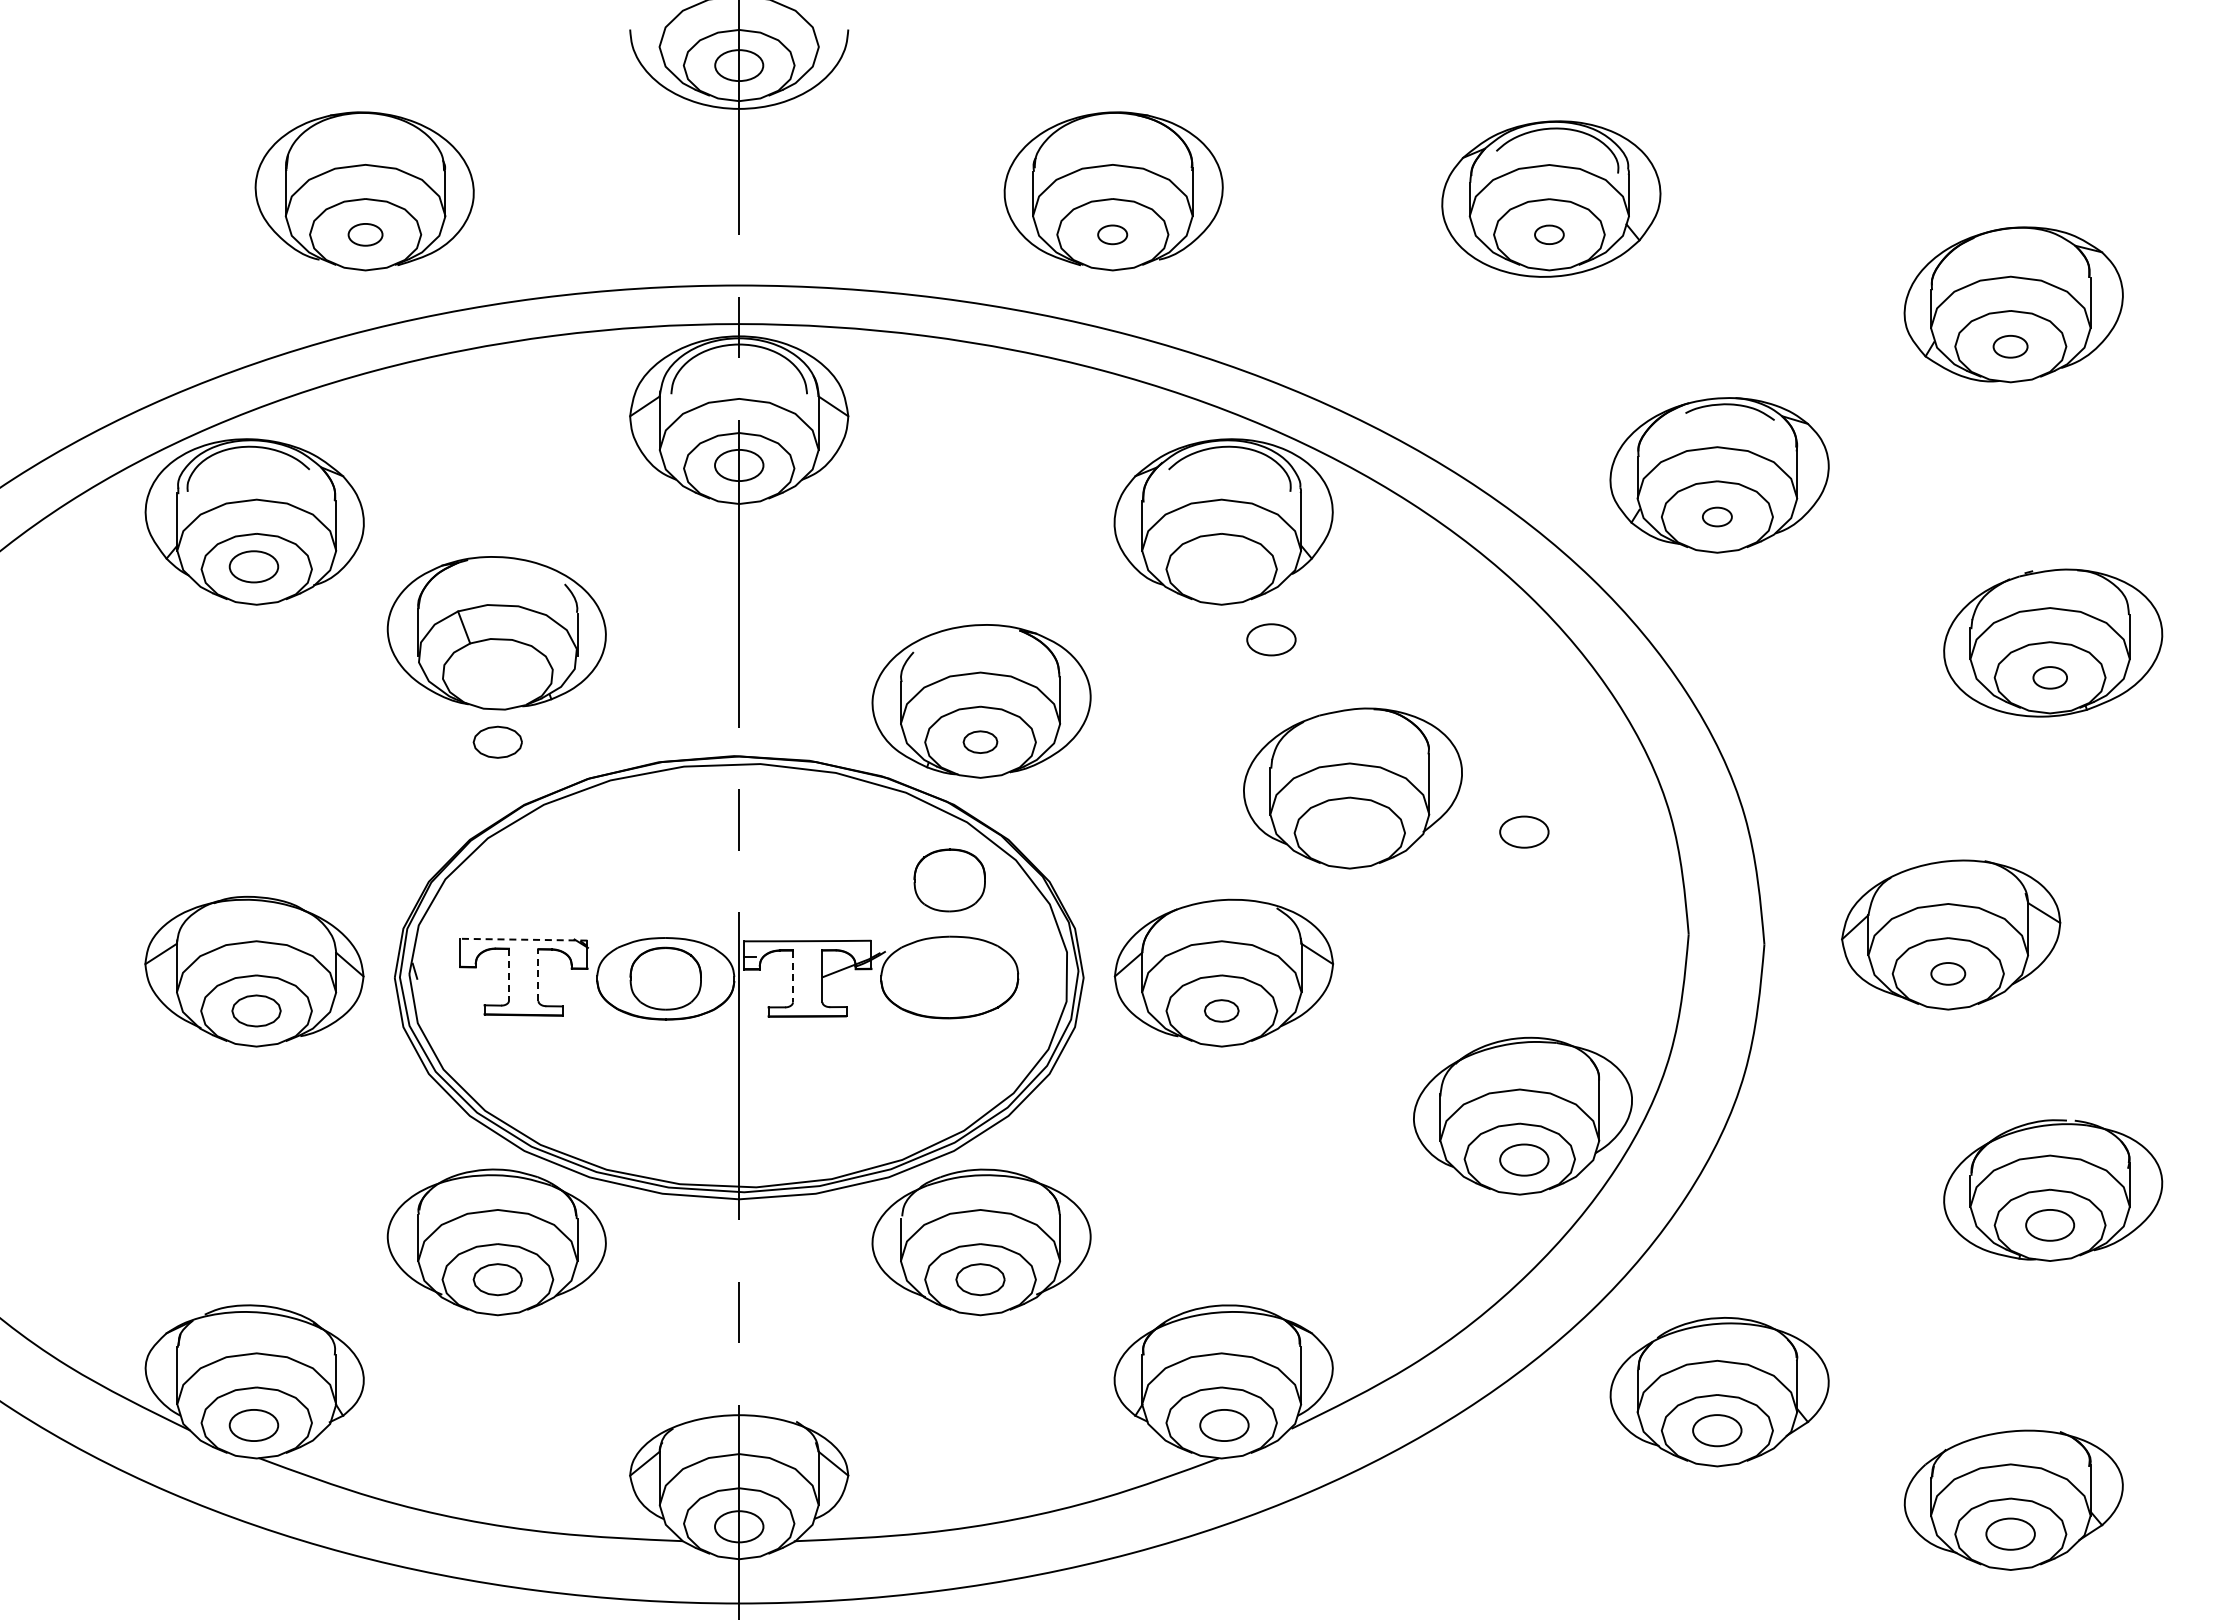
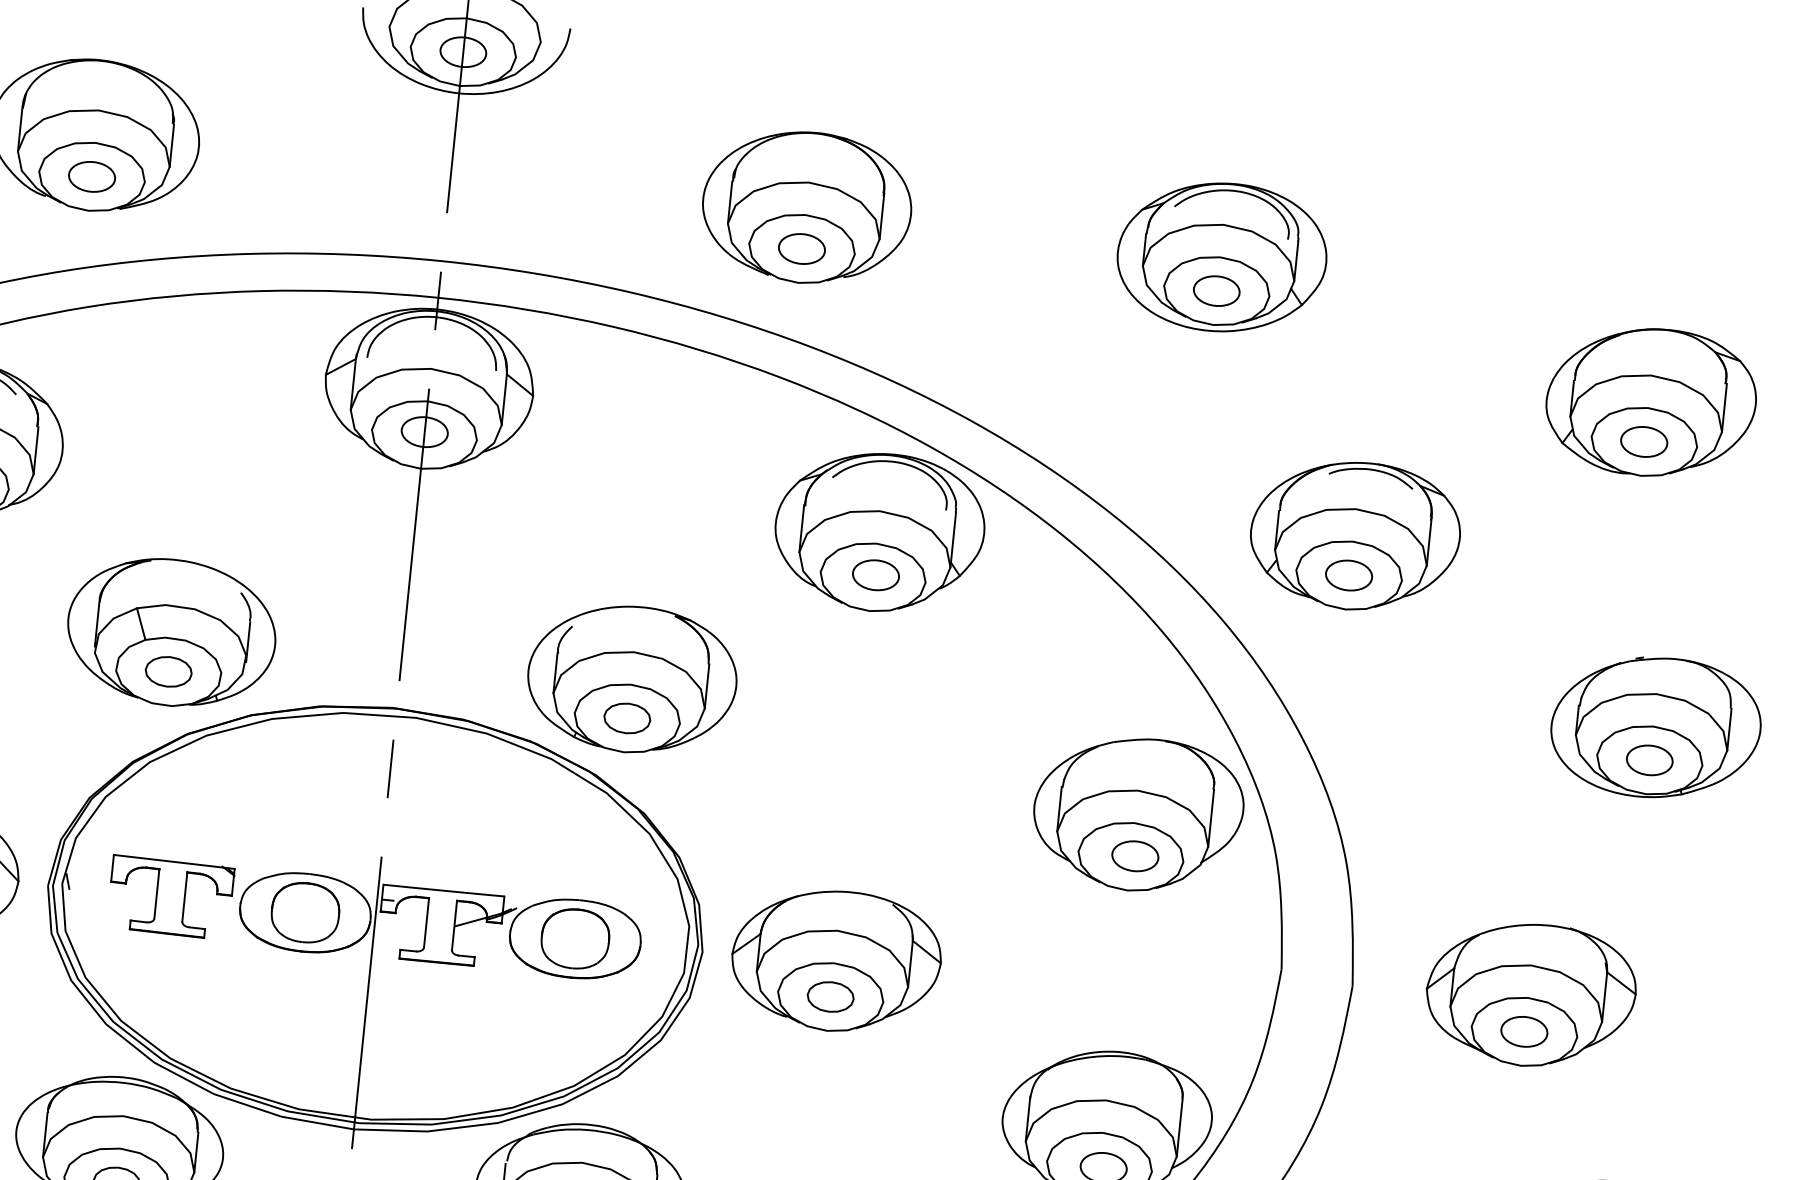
part: (365, 234) -> (91, 176), size x1.43
part: (1112, 234) -> (801, 248), size x1.67
part: (1549, 234) -> (1216, 290), size x1.67
part: (2010, 346) -> (1644, 441), size x1.43
part: (1717, 516) -> (1349, 575), size x1.67
part: (496, 633) -> (171, 632), moved
part: (1271, 639) -> (876, 574), moved
part: (2050, 677) -> (1650, 760), size x1.43
part: (980, 741) -> (627, 717), size x1.43
part: (1352, 788) -> (1137, 814), moved
part: (949, 880) -> (575, 938), moved
line: (523, 939) -> (174, 861), dashed -> solid
part: (1948, 973) -> (1524, 1031), size x1.43
line: (509, 974) -> (157, 893), dashed -> solid
line: (538, 975) -> (184, 897), dashed -> solid
line: (793, 976) -> (427, 922), dashed -> solid
part: (1221, 1010) -> (830, 996), size x1.43

